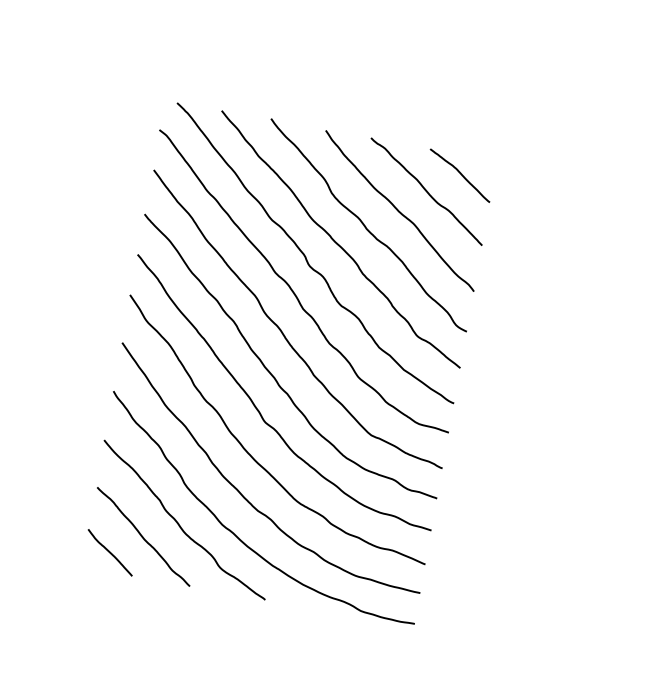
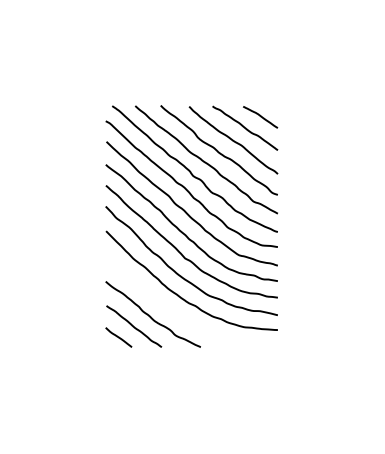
curve: (236, 533) -> (180, 316), removed

